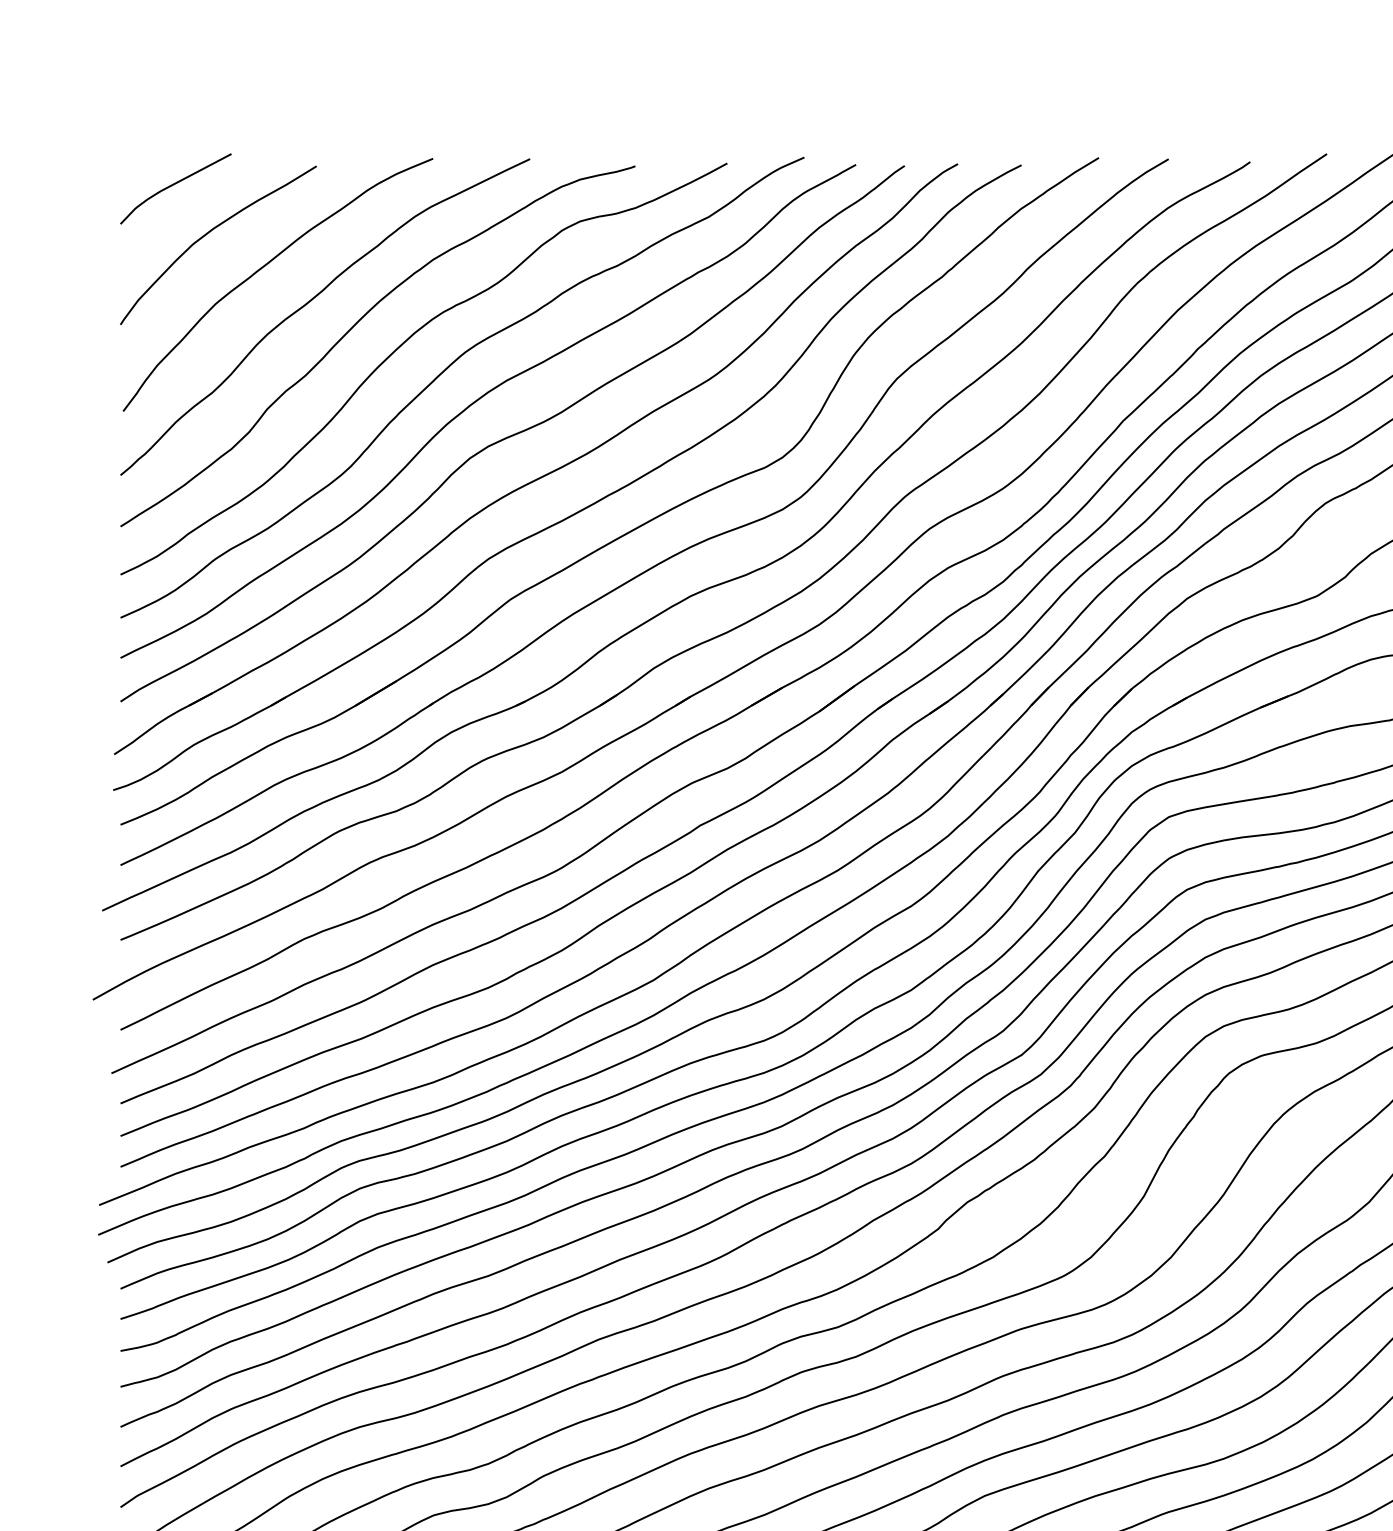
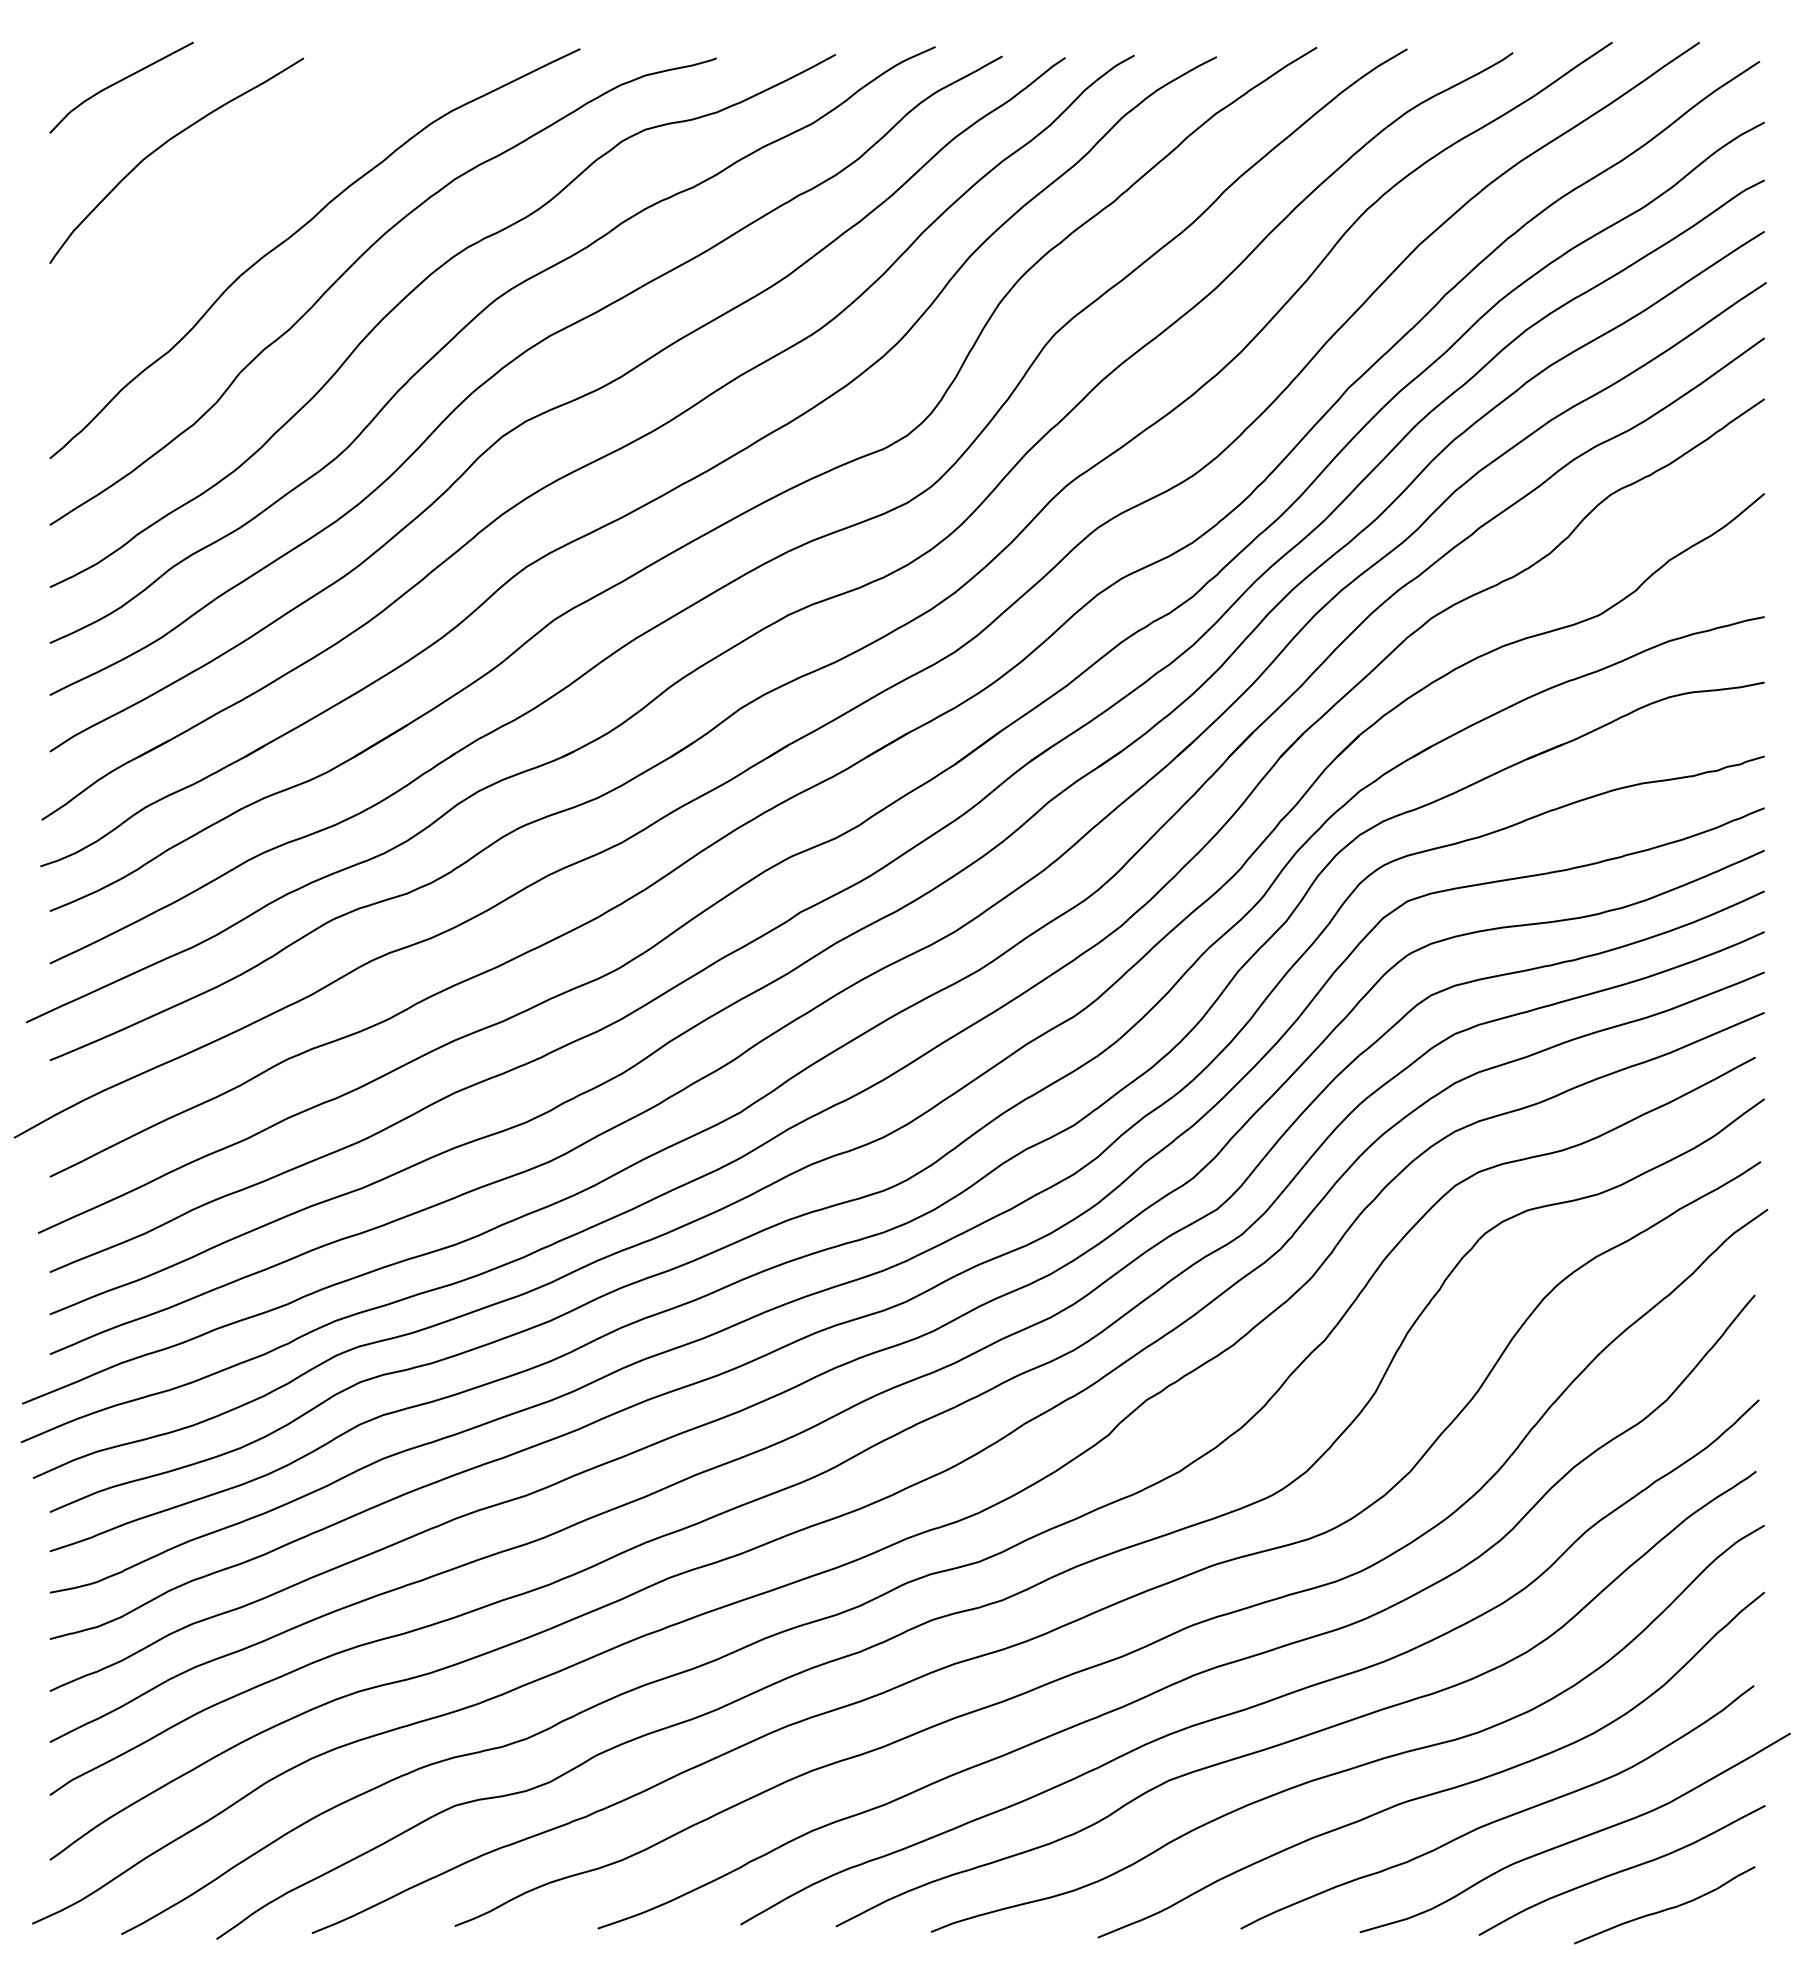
curve: (263, 267) -> (235, 189), removed

